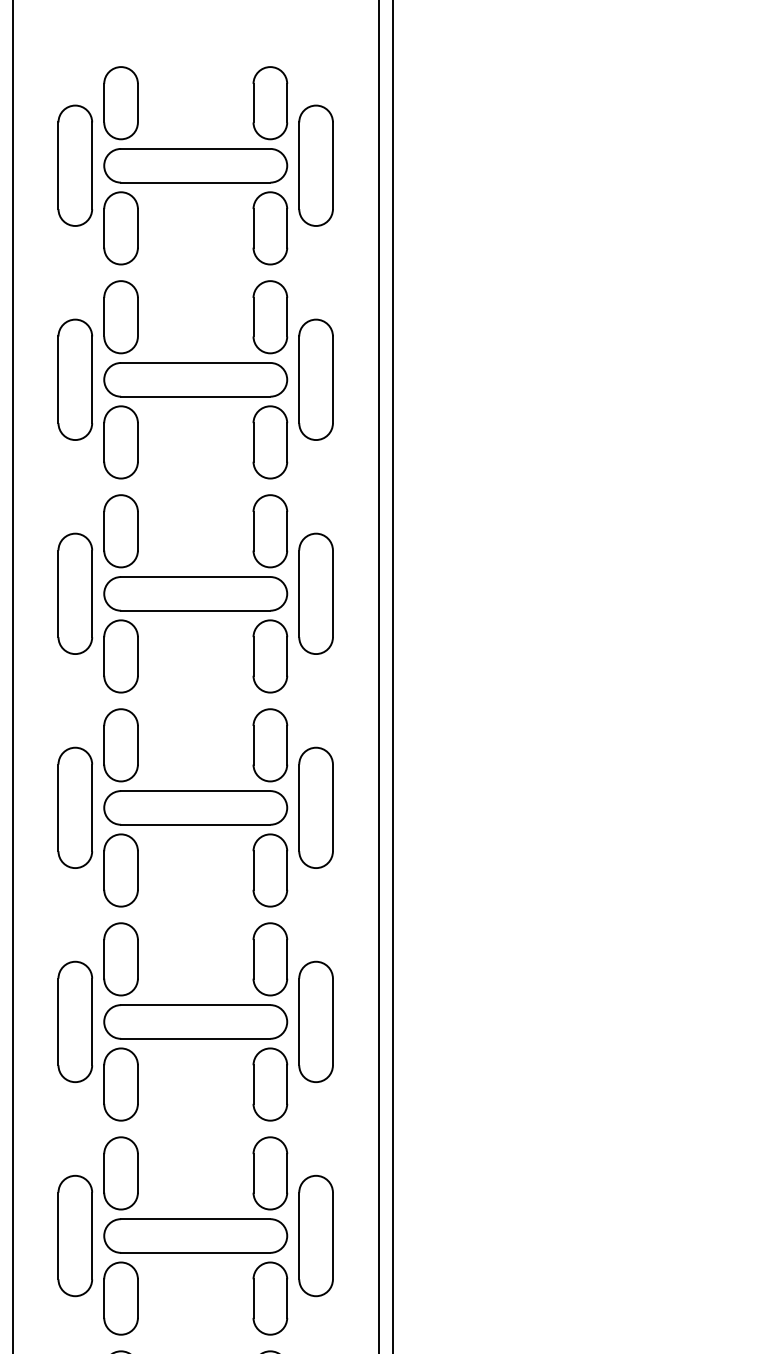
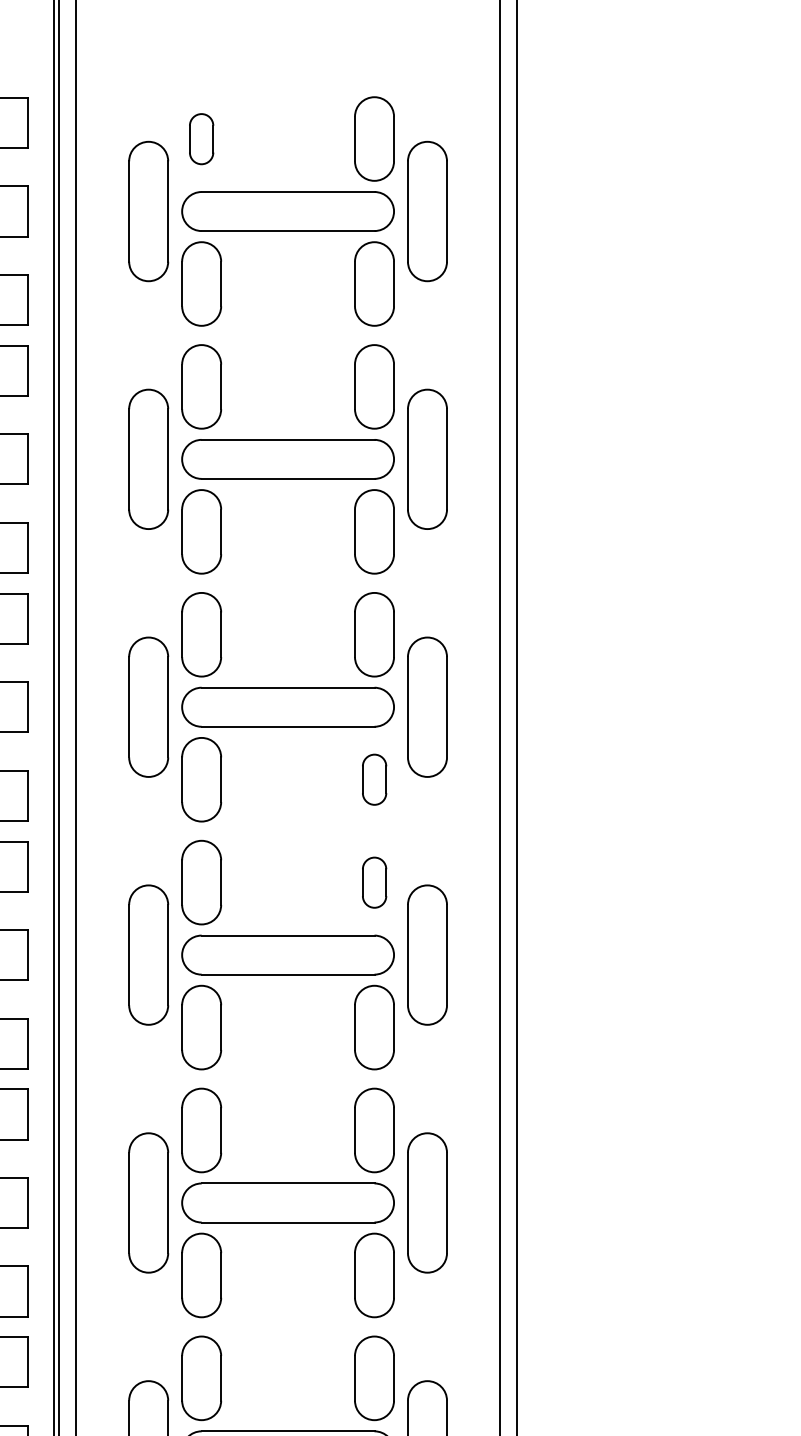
part: (120, 103) -> (200, 139), size x0.6
part: (270, 656) -> (374, 779), size x0.6
part: (270, 745) -> (374, 882), size x0.6

